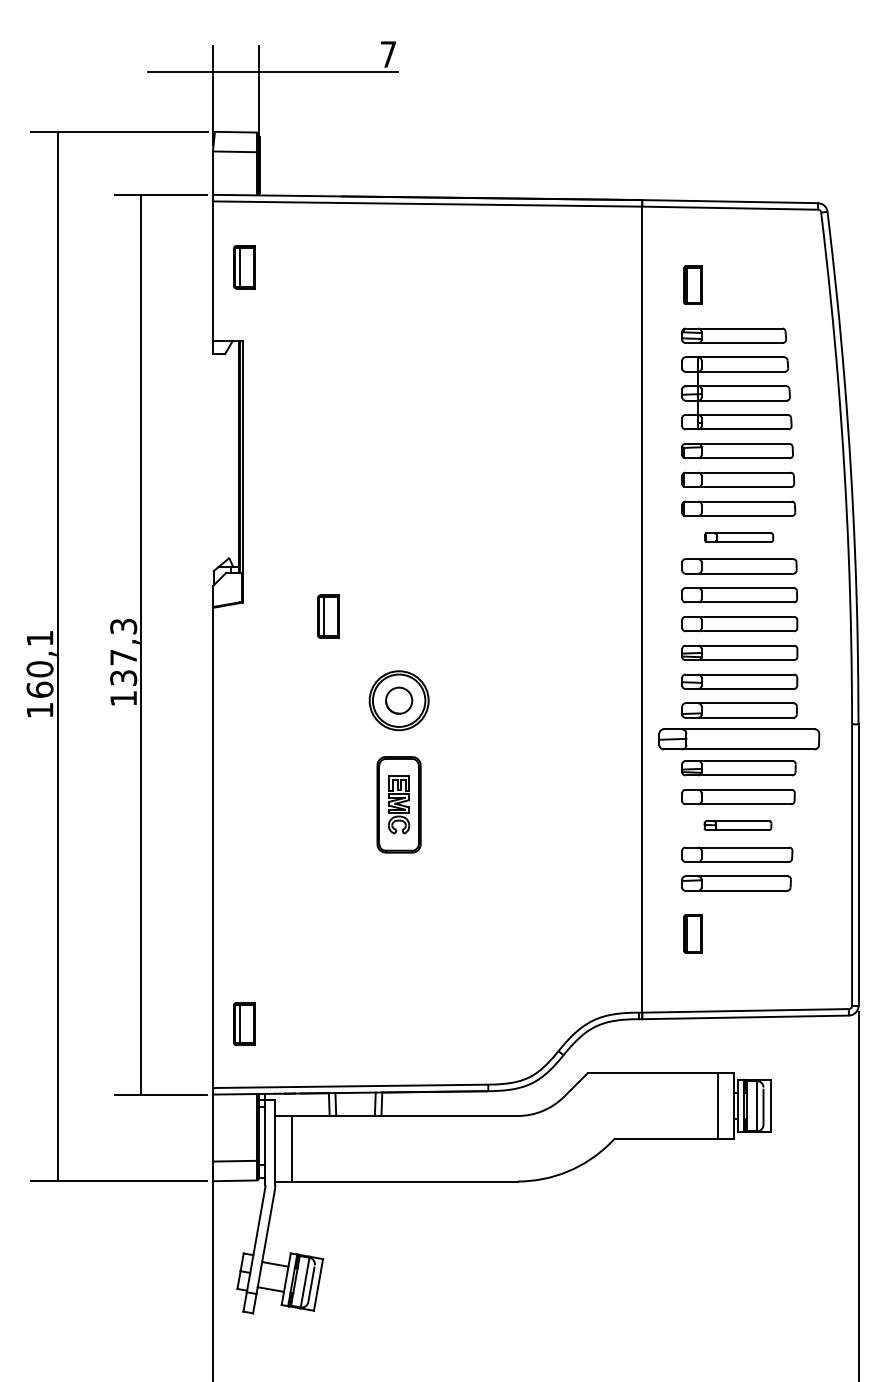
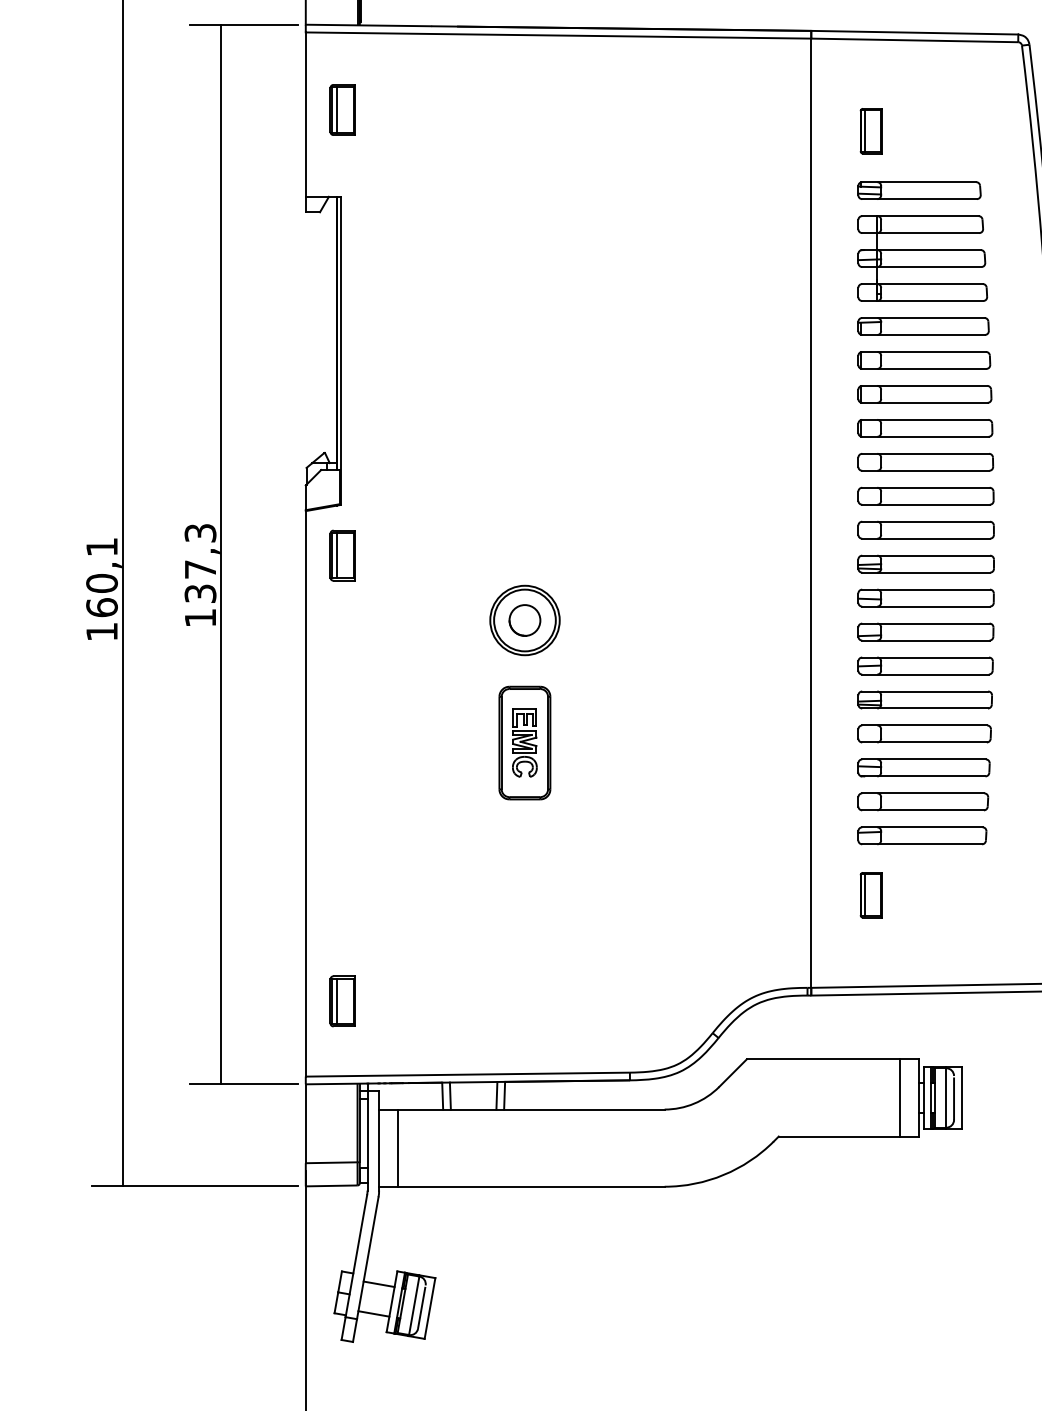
part: (738, 537) -> (924, 428), size x1.67
part: (328, 616) -> (342, 555), moved
part: (739, 739) -> (925, 666), size x0.71
part: (737, 825) -> (923, 767), size x1.67

